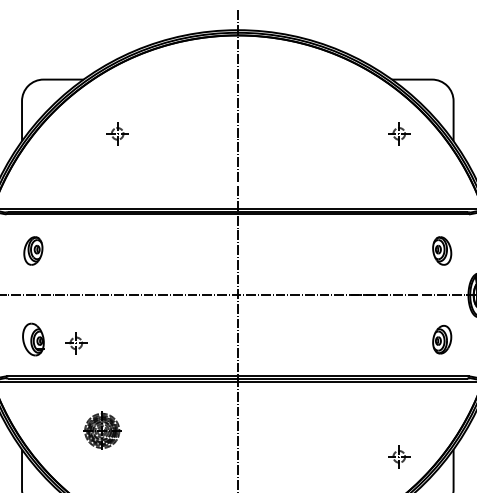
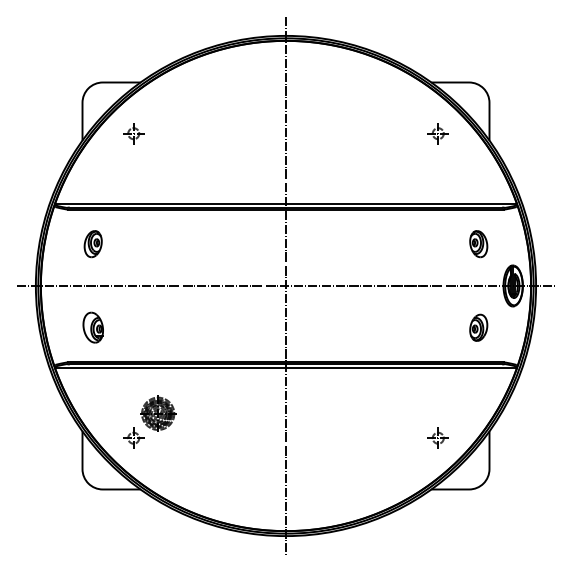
part: (117, 133) -> (133, 133), moved
part: (76, 342) -> (133, 437), moved

